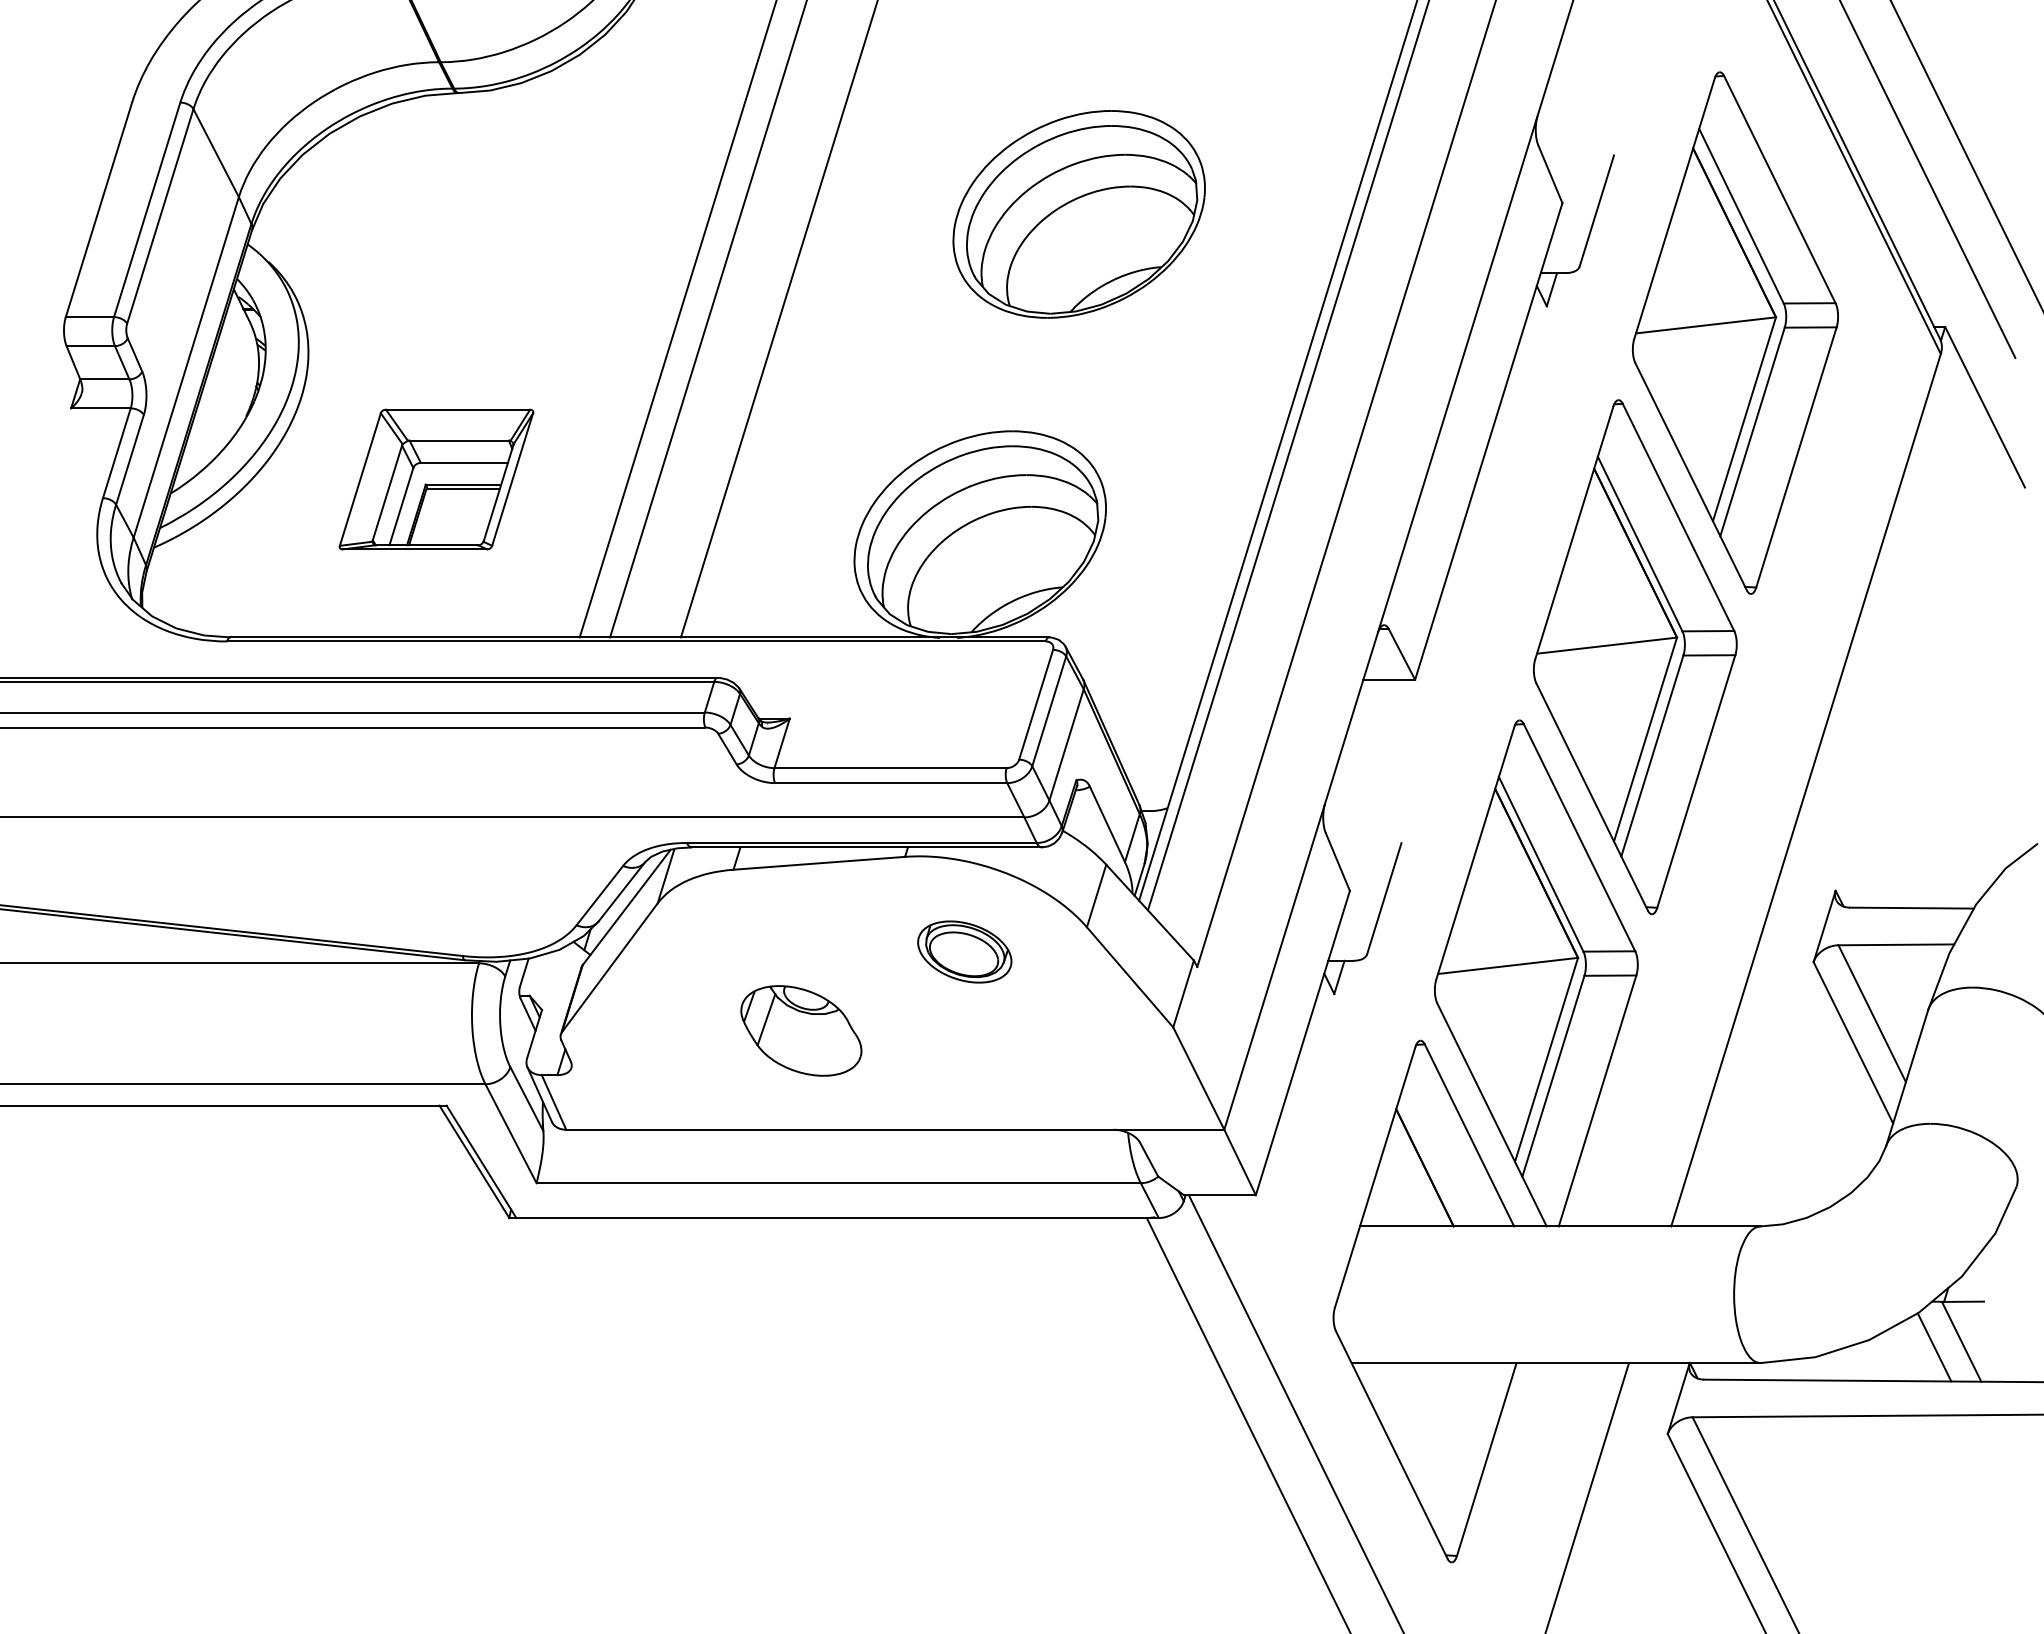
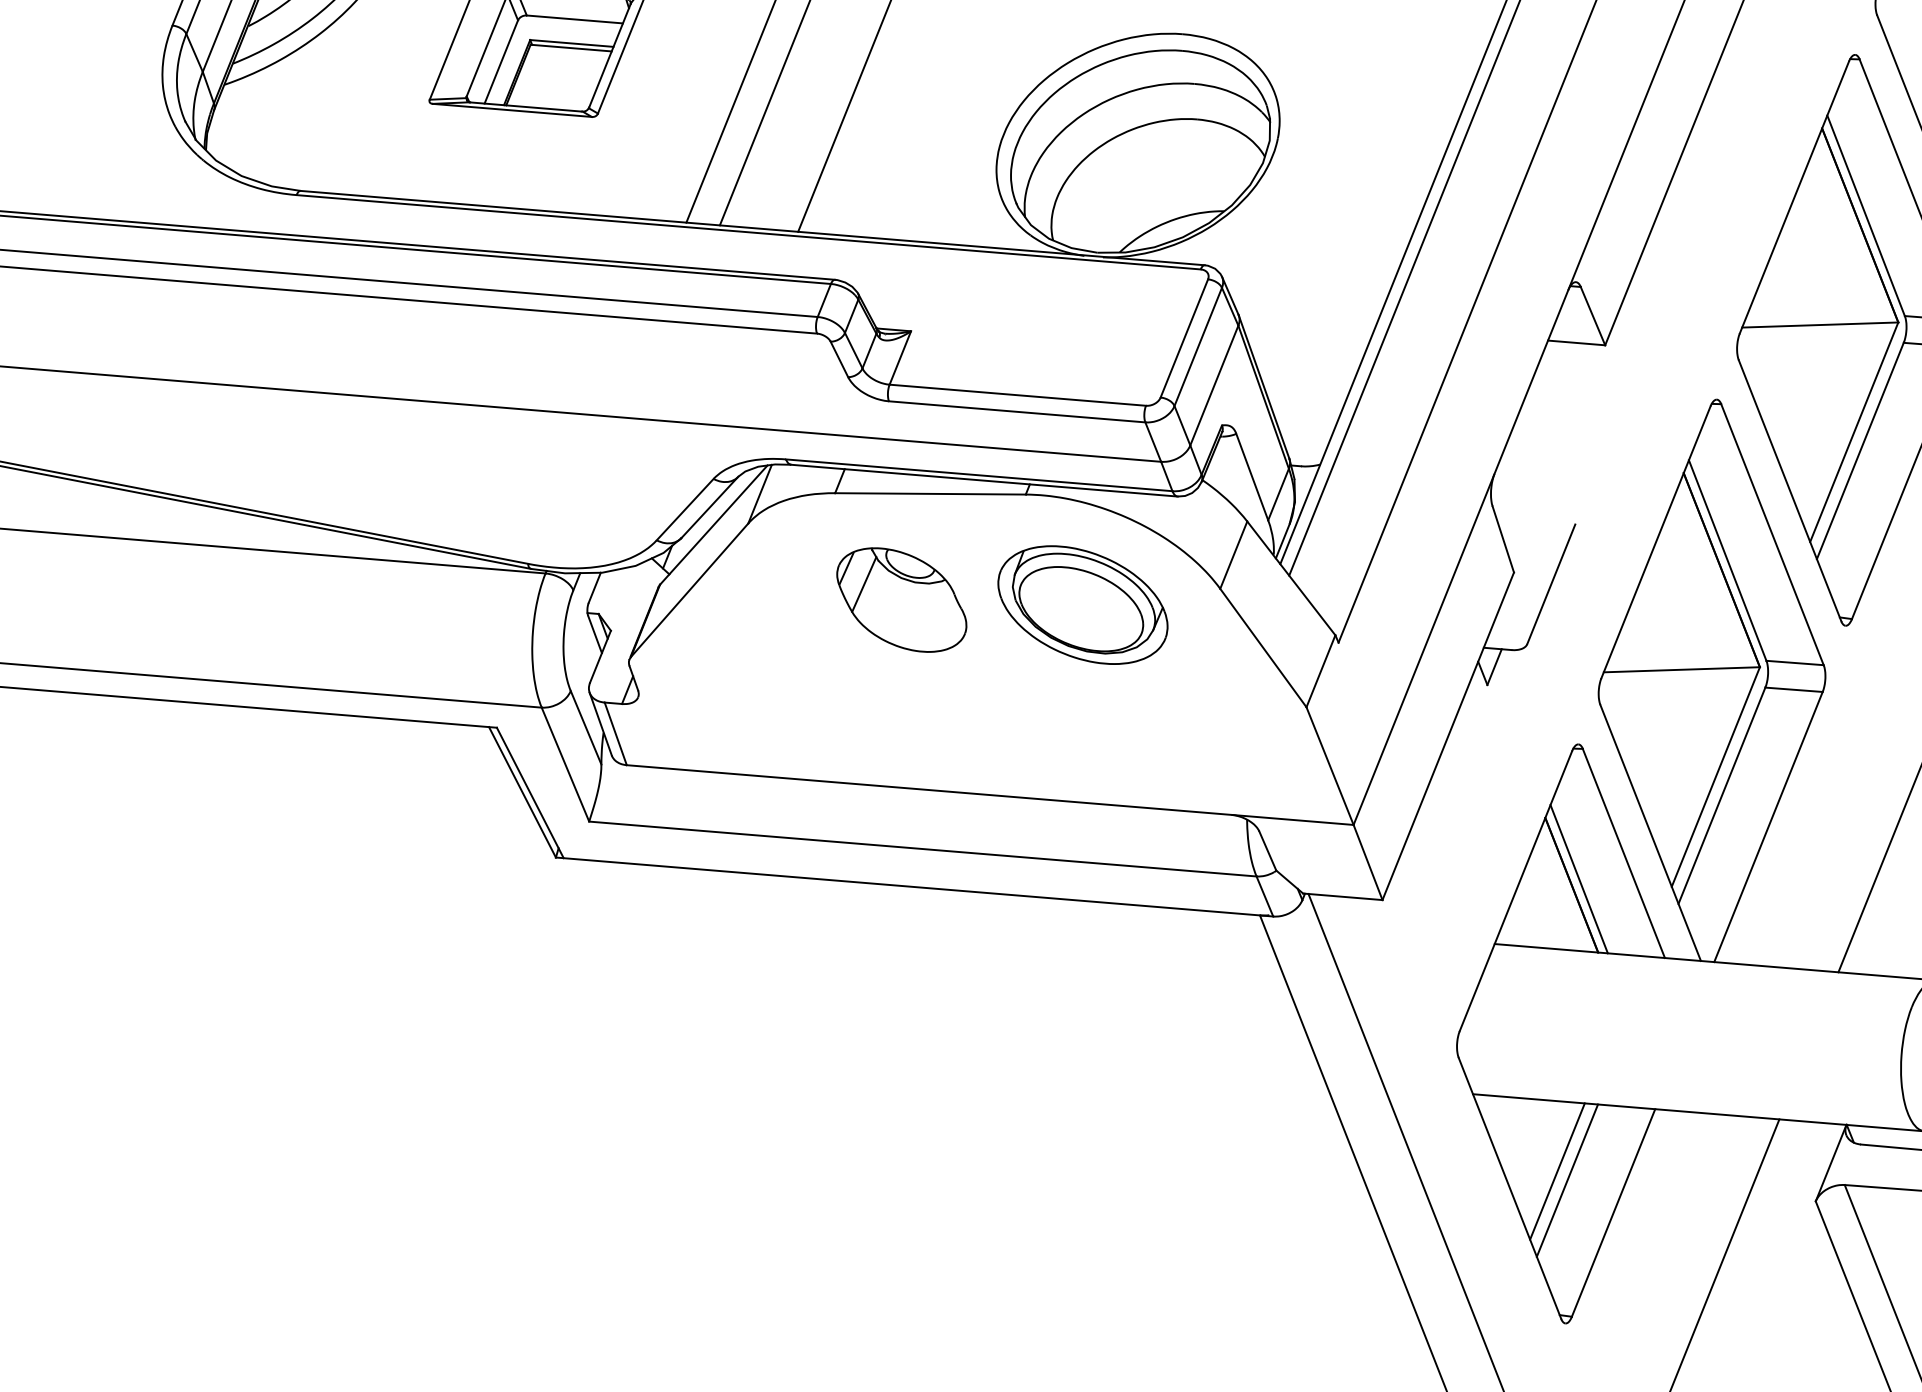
part: (964, 951) -> (1082, 604), size x1.67
part: (801, 1030) -> (901, 599), moved
line: (1430, 1161) -> (1578, 878), added
line: (1432, 1426) -> (1556, 1171), added
line: (1442, 1433) -> (1567, 1180), added

